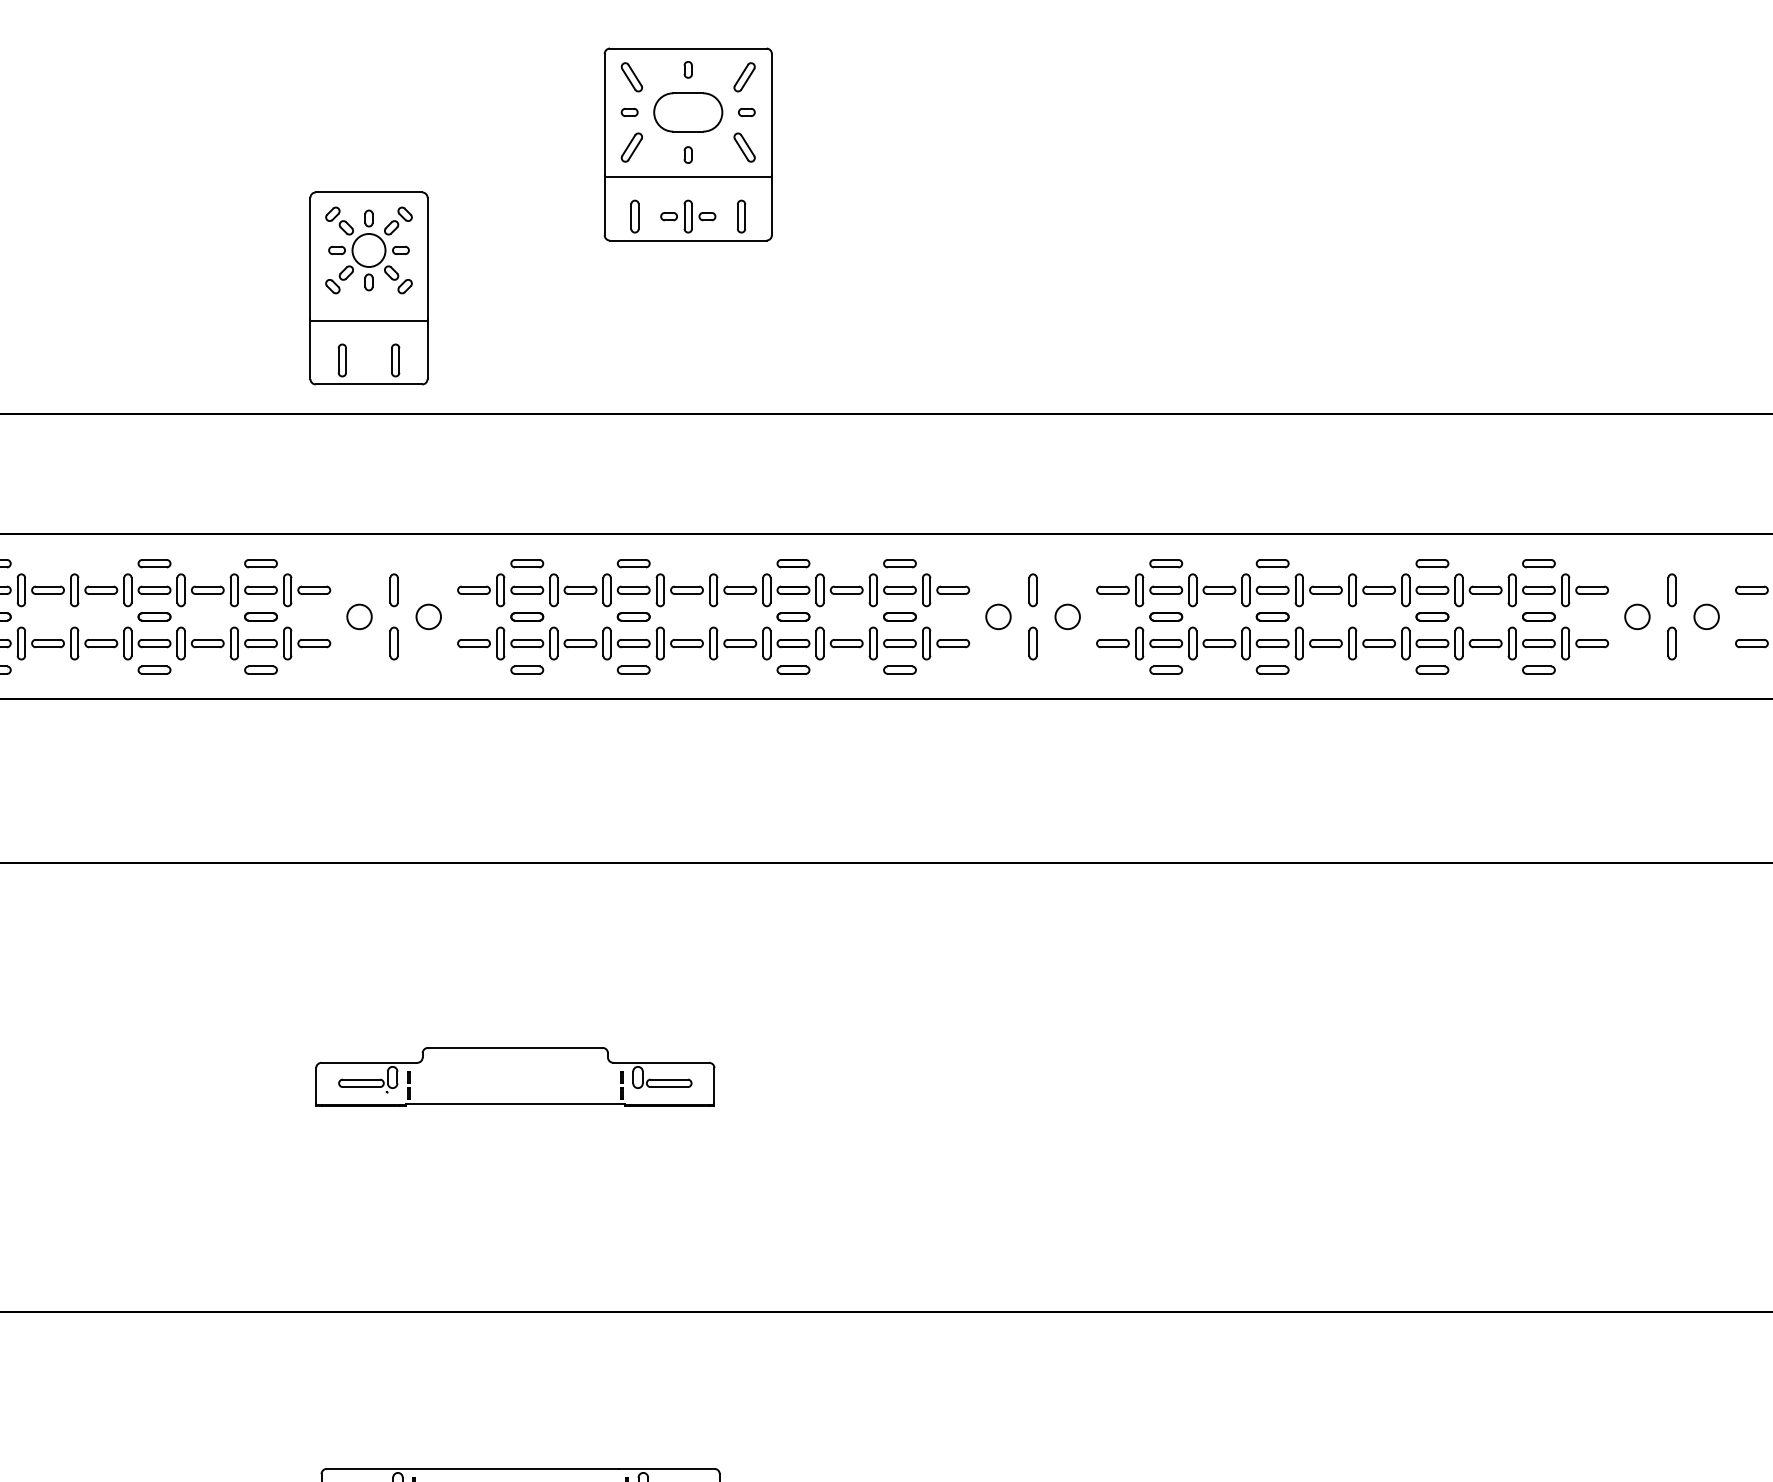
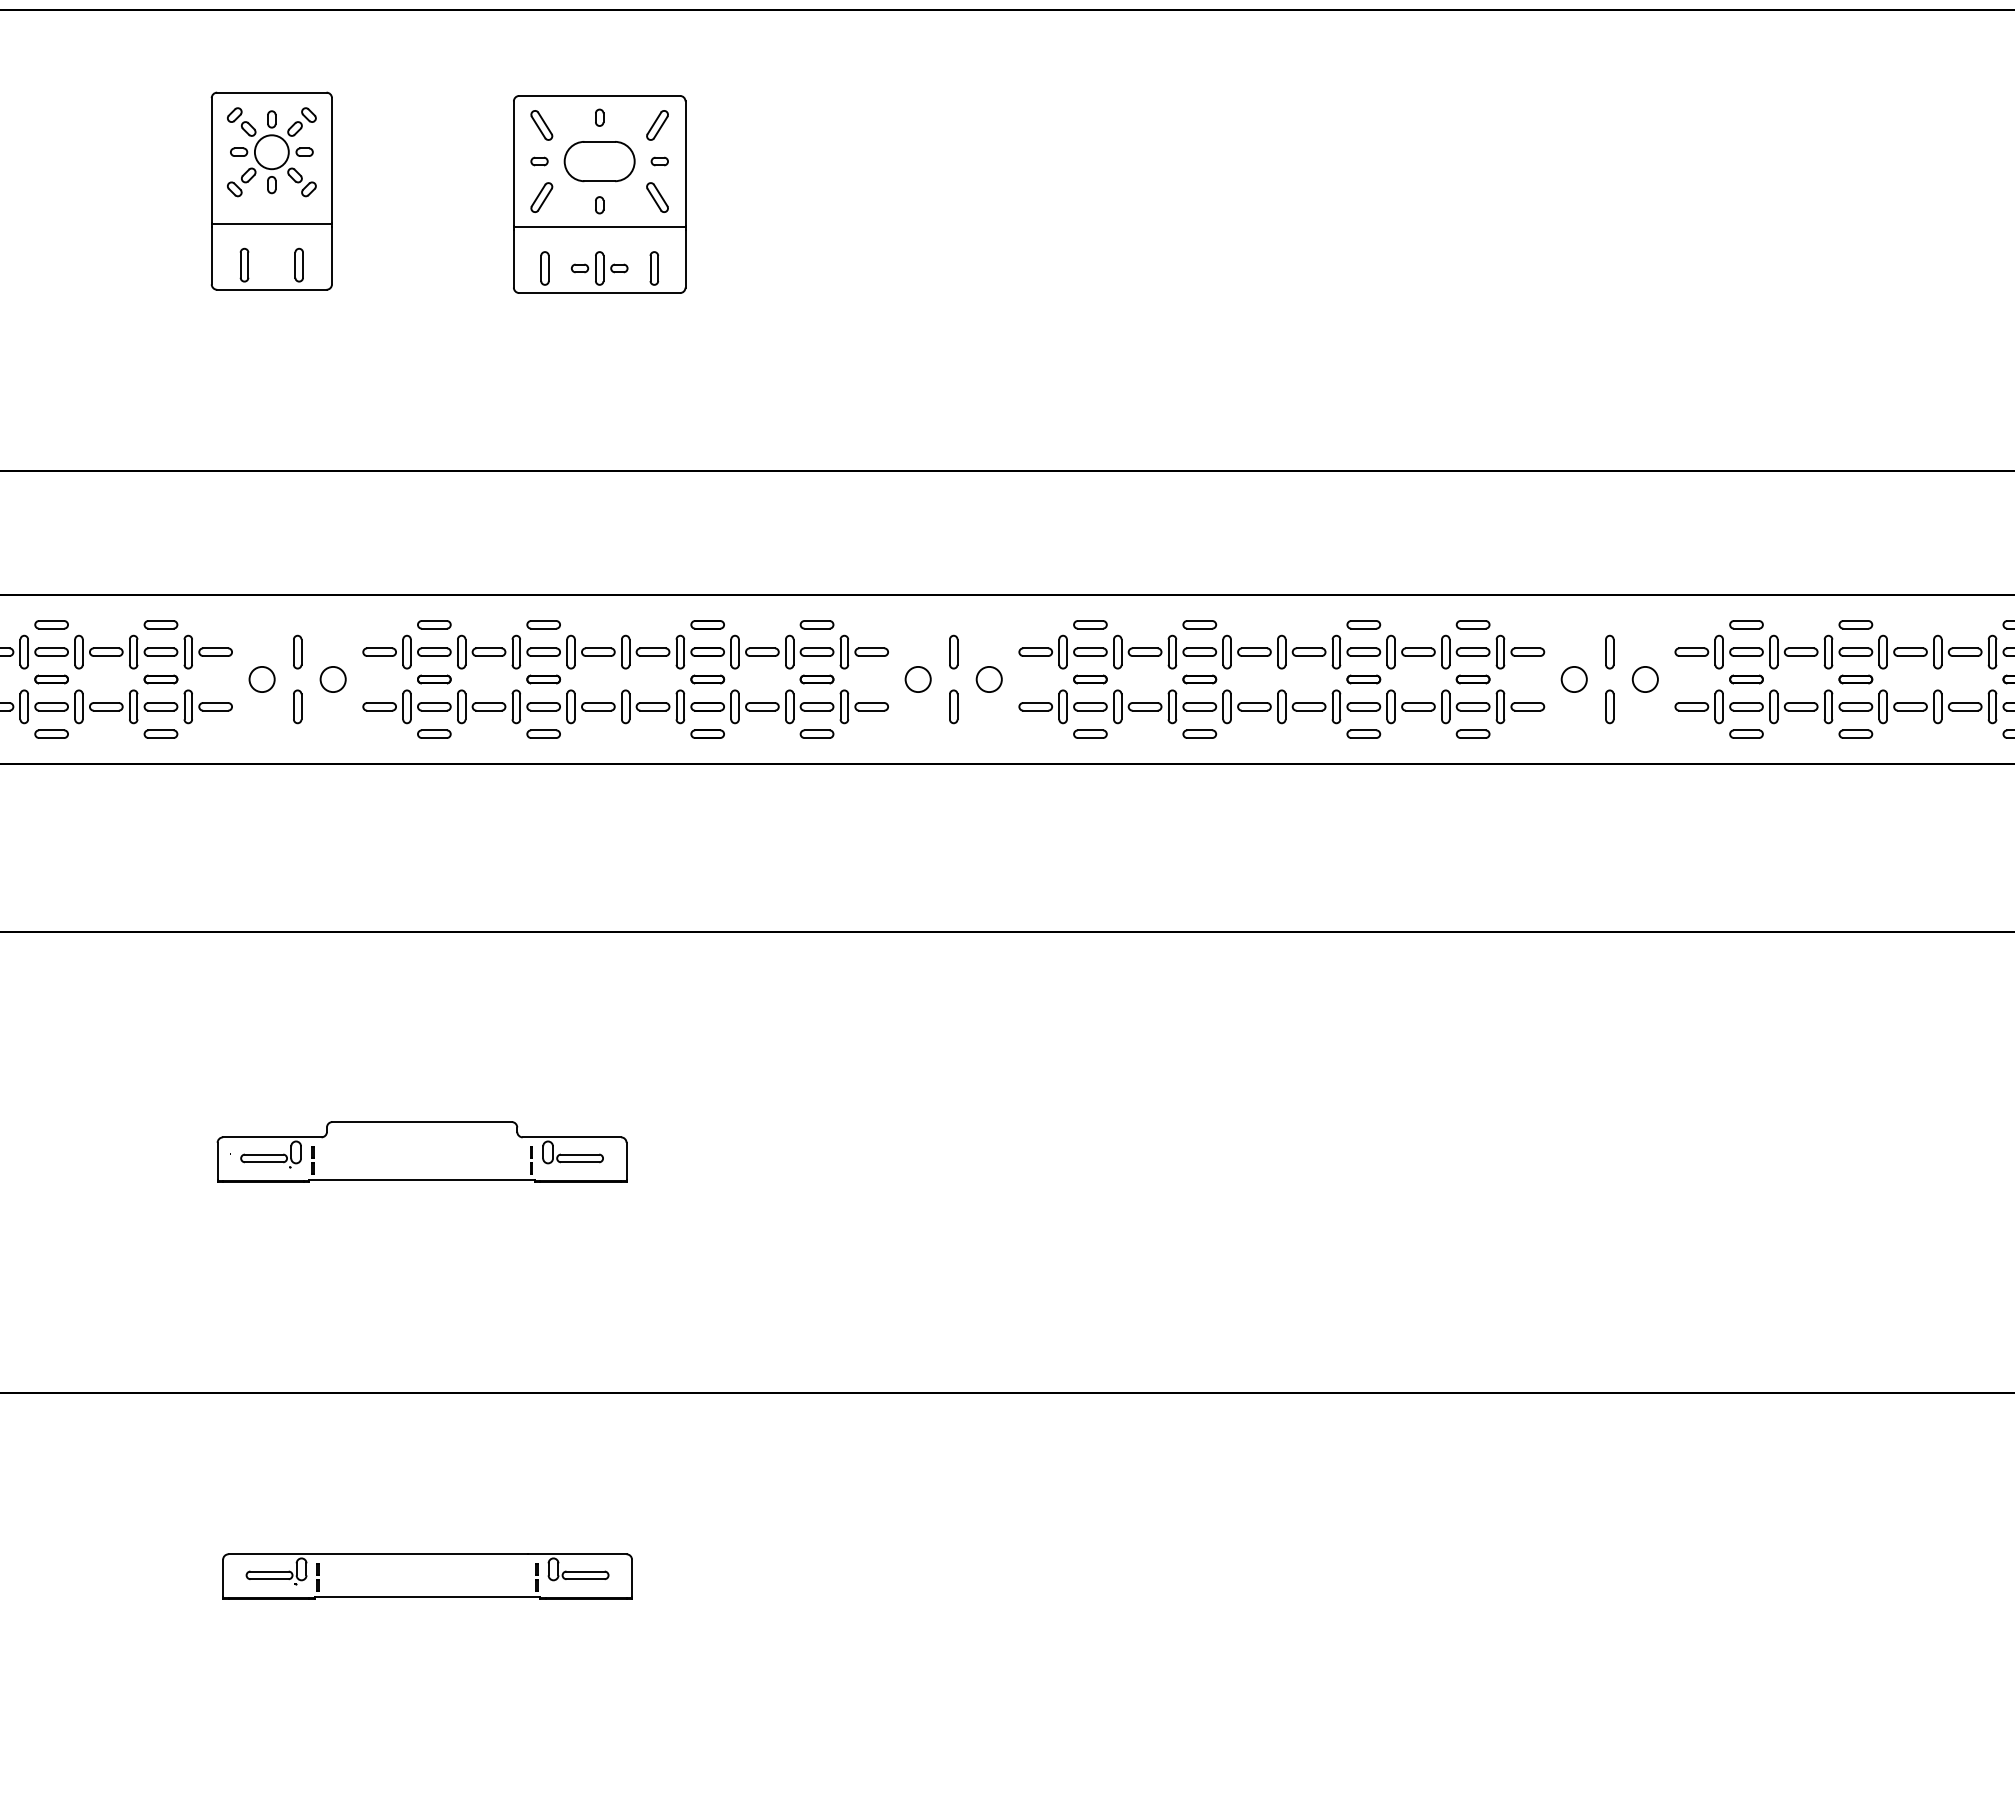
part: (368, 287) -> (271, 190), moved

